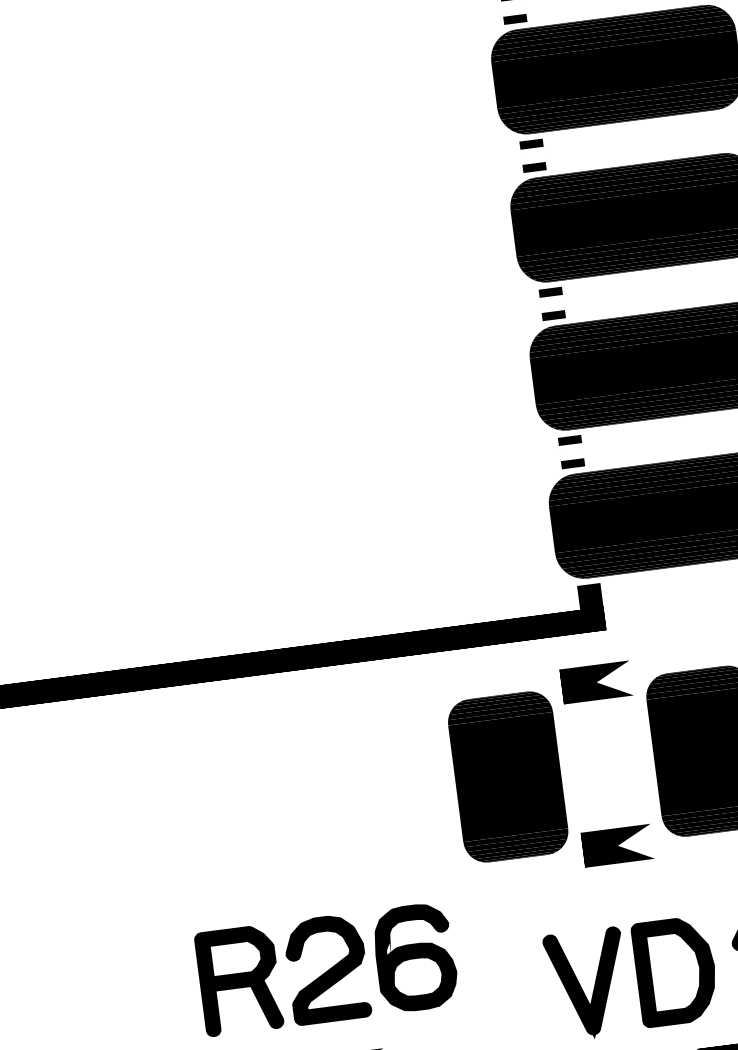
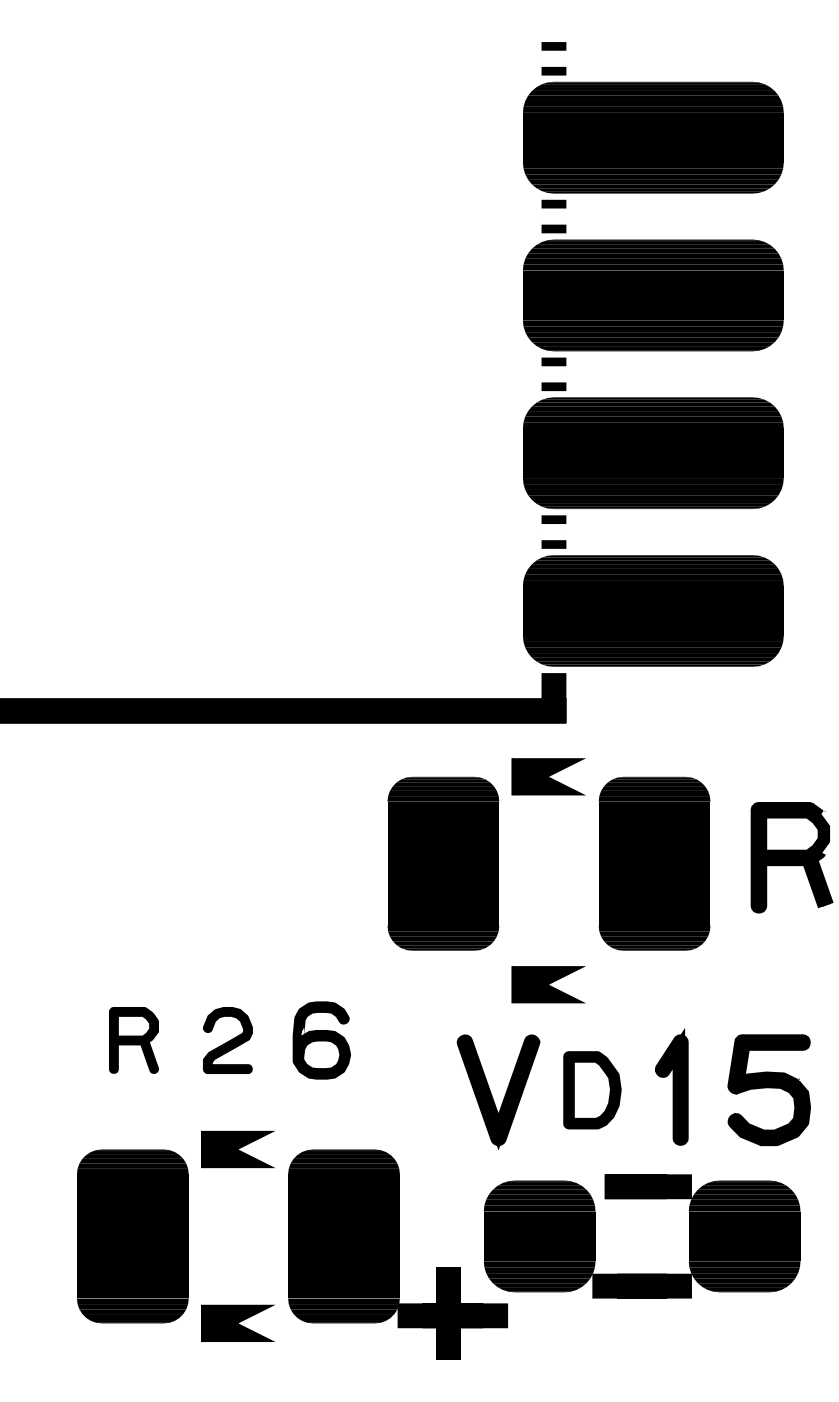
part: (617, 845) -> (548, 984), moved
part: (415, 957) -> (321, 1040), size x0.7
part: (327, 969) -> (227, 1040), size x0.6
part: (675, 971) -> (592, 1090), size x0.7
part: (238, 980) -> (133, 1040), size x0.6

